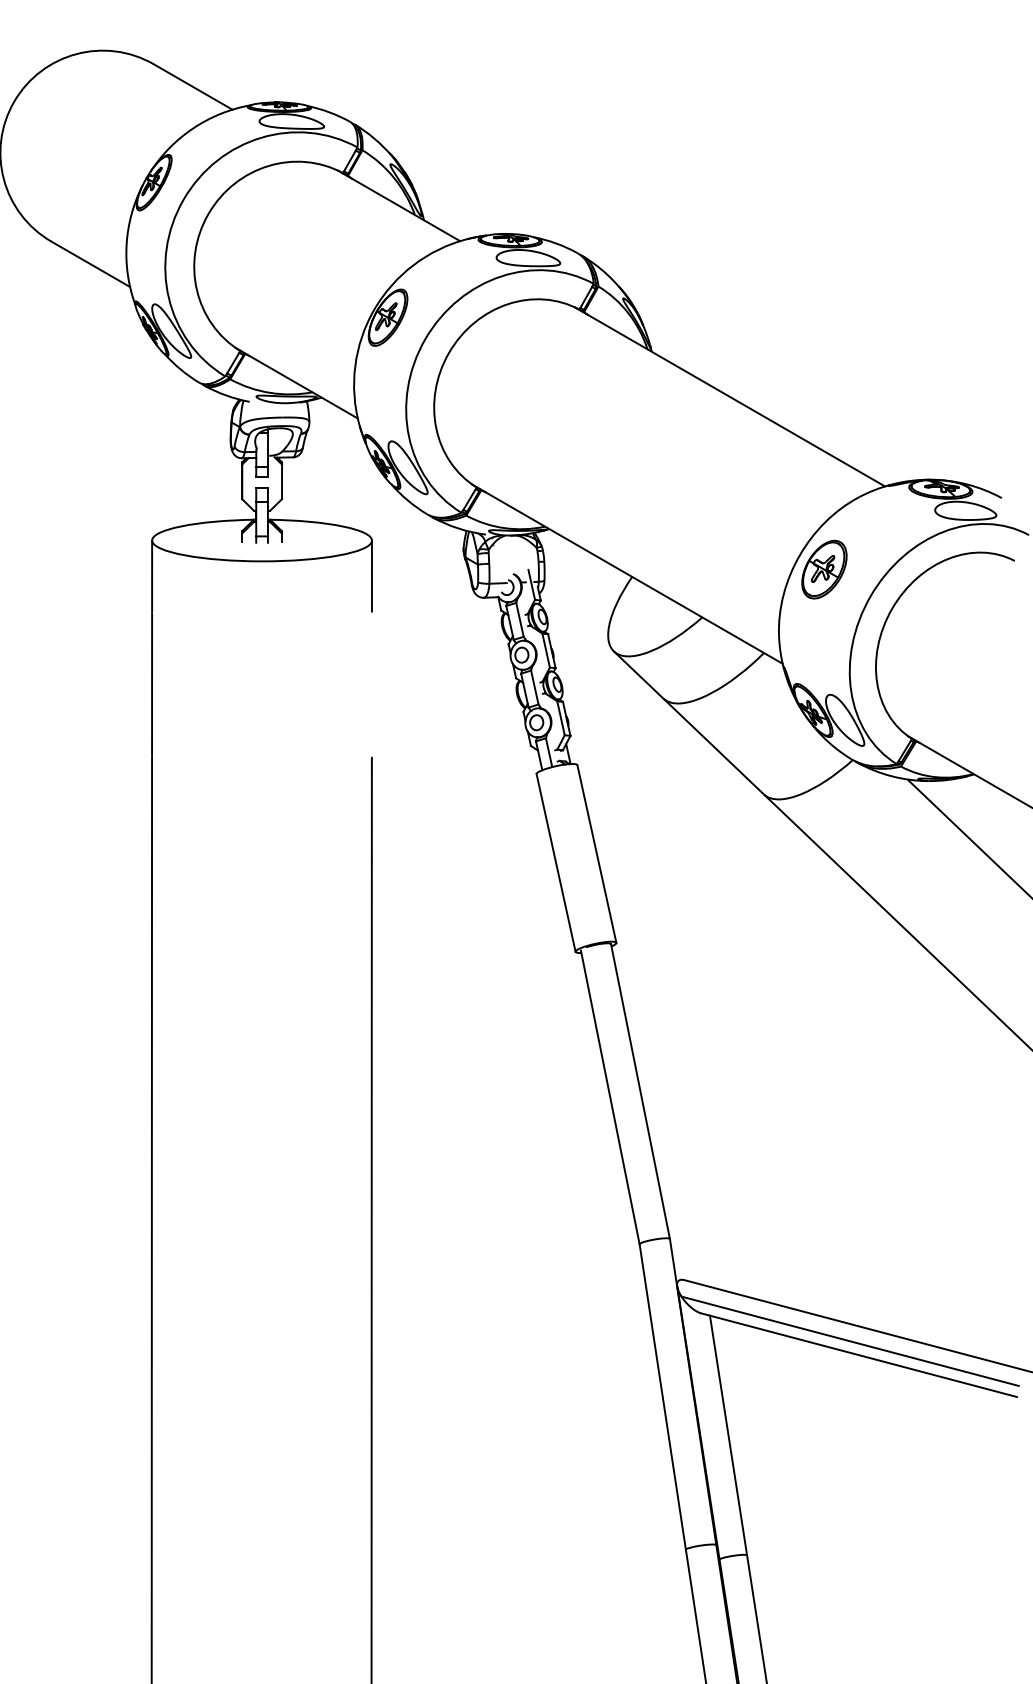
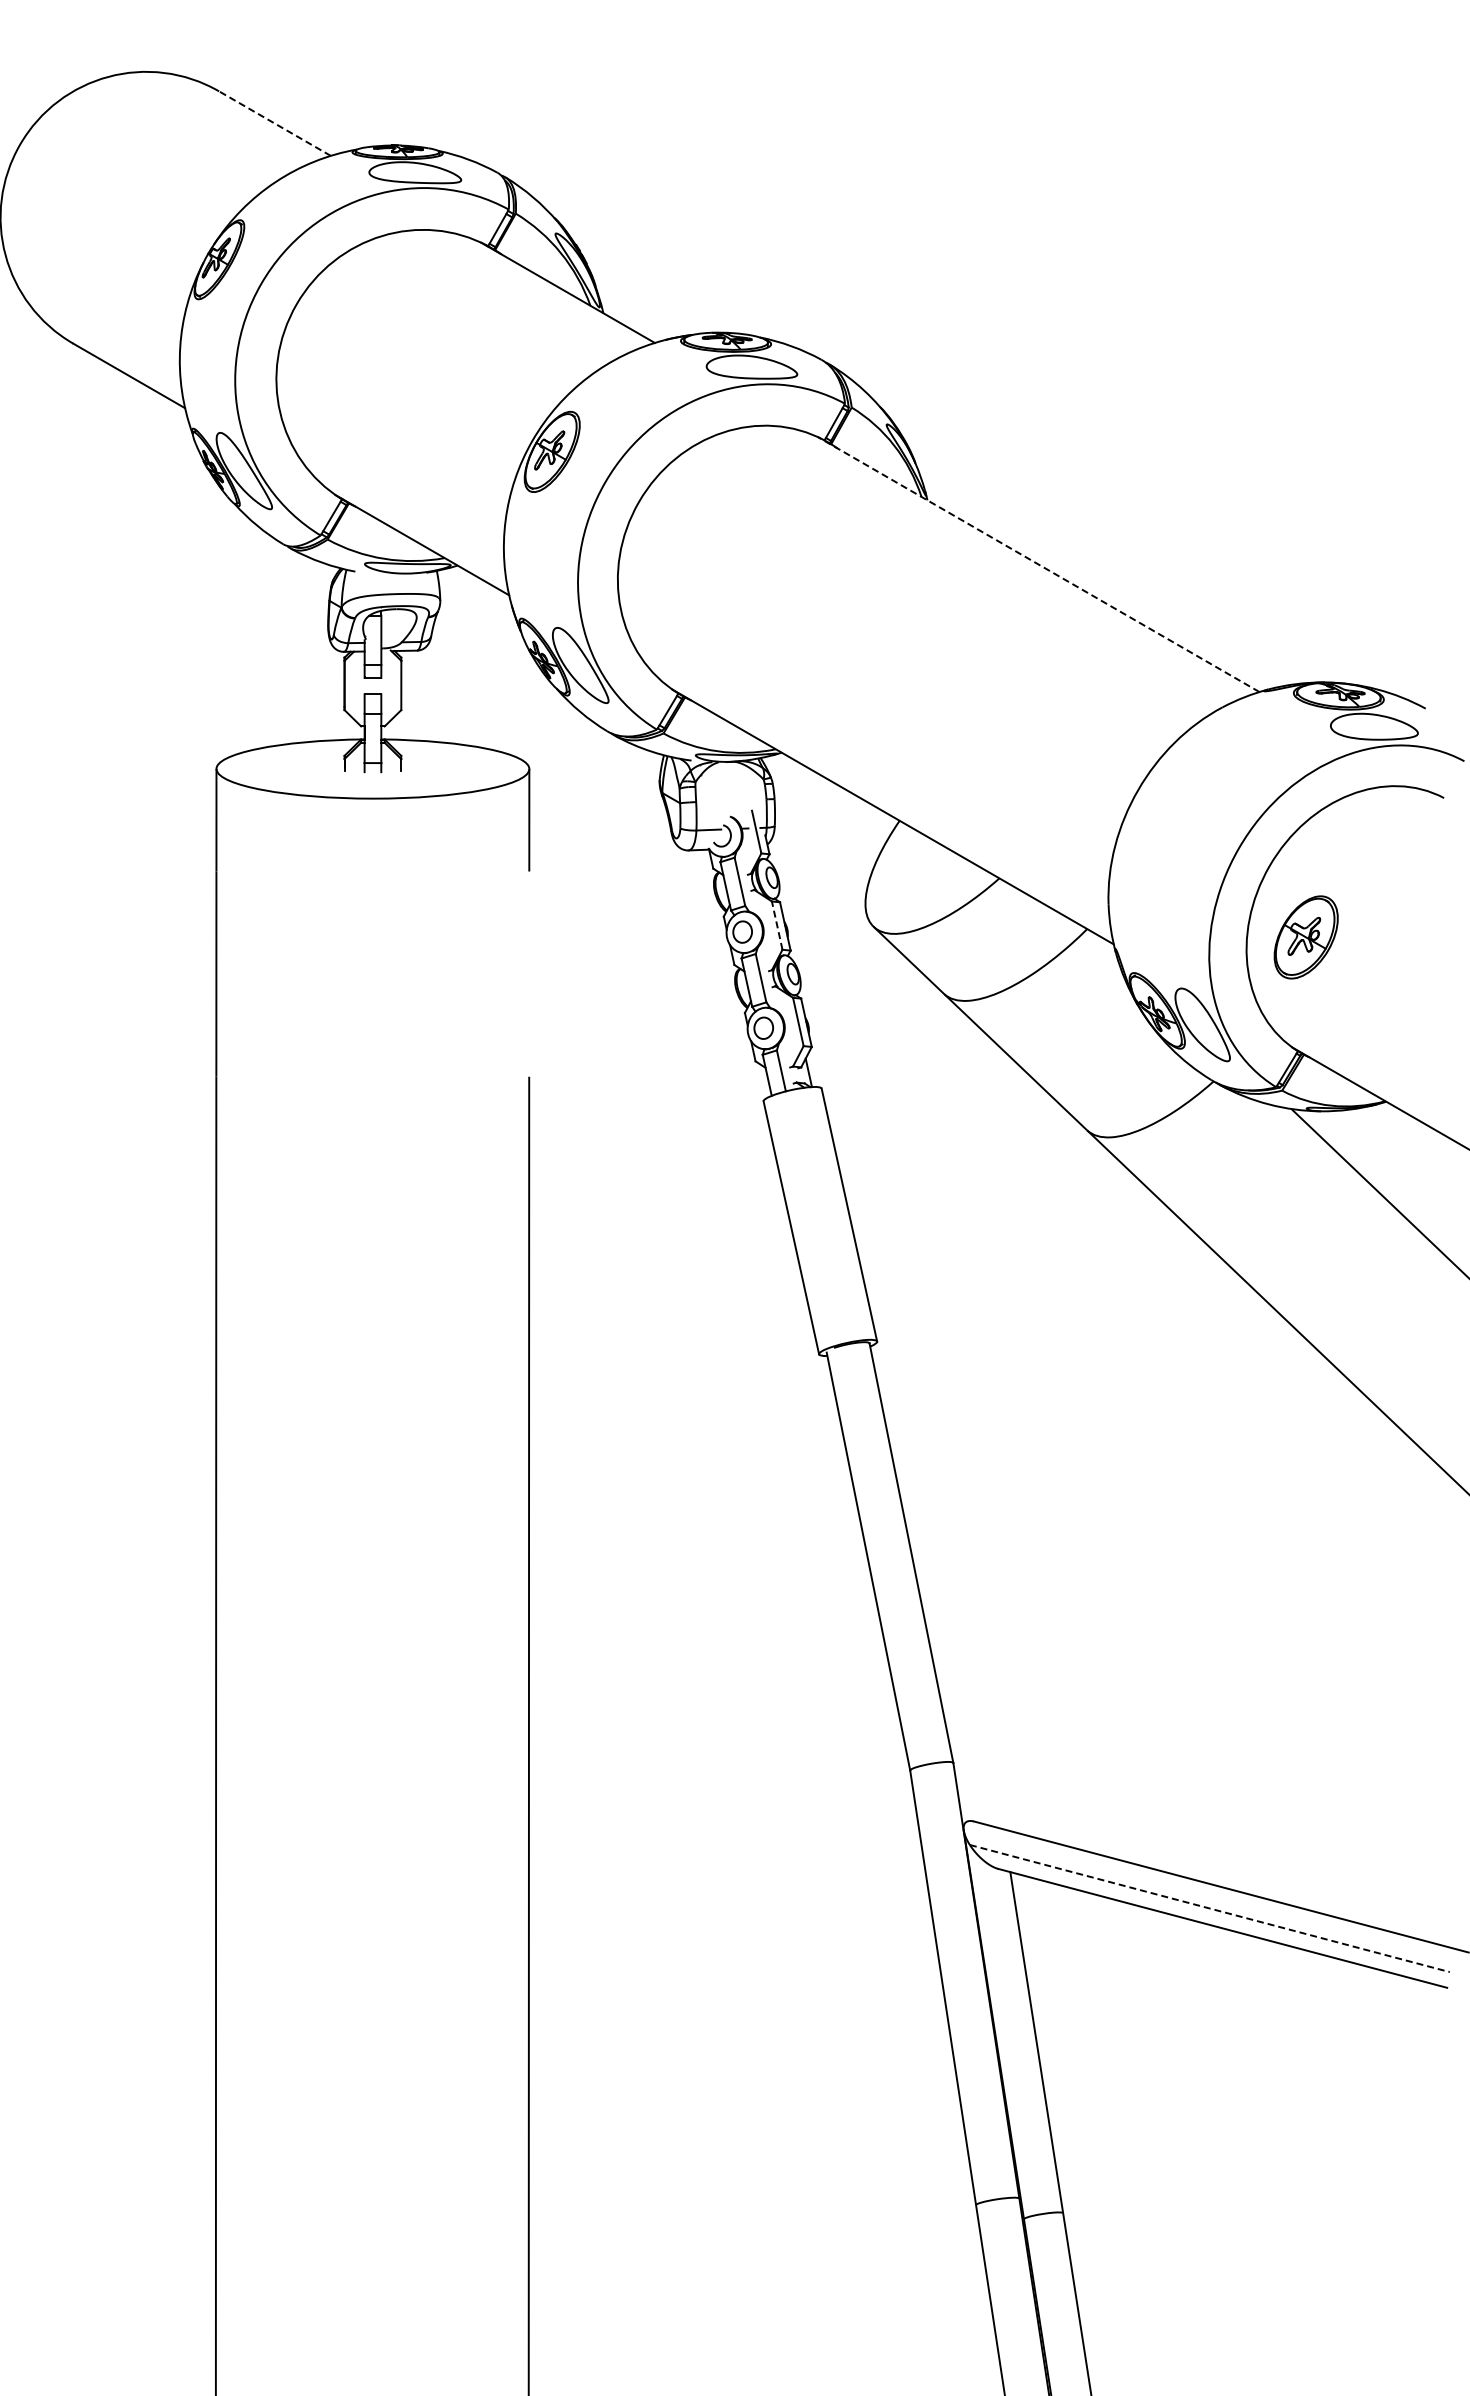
line: (192, 86) -> (274, 123), solid -> dashed
line: (729, 396) -> (1038, 564), solid -> dashed
part: (823, 569) -> (1305, 937), moved
line: (546, 650) -> (777, 925), solid -> dashed
line: (850, 1341) -> (1210, 1908), solid -> dashed

